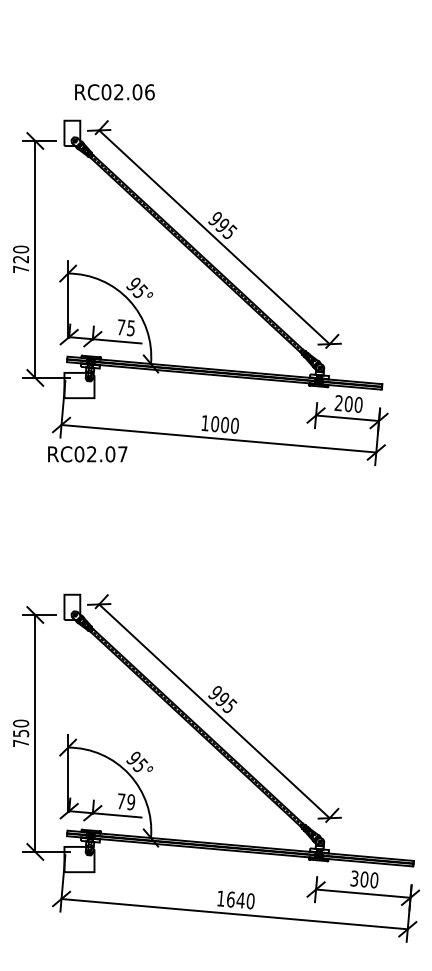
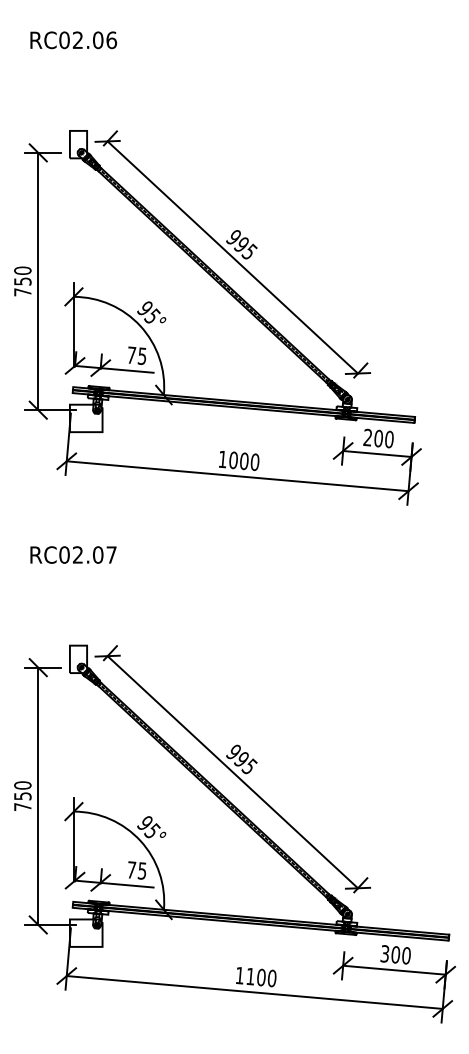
text: (114, 92) -> (73, 40), moved
text: (21, 259) -> (23, 281), 720 -> 750
text: (87, 454) -> (73, 555), moved
text: (131, 802) -> (142, 871), 79 -> 75
text: (235, 899) -> (255, 976), 1640 -> 1100

